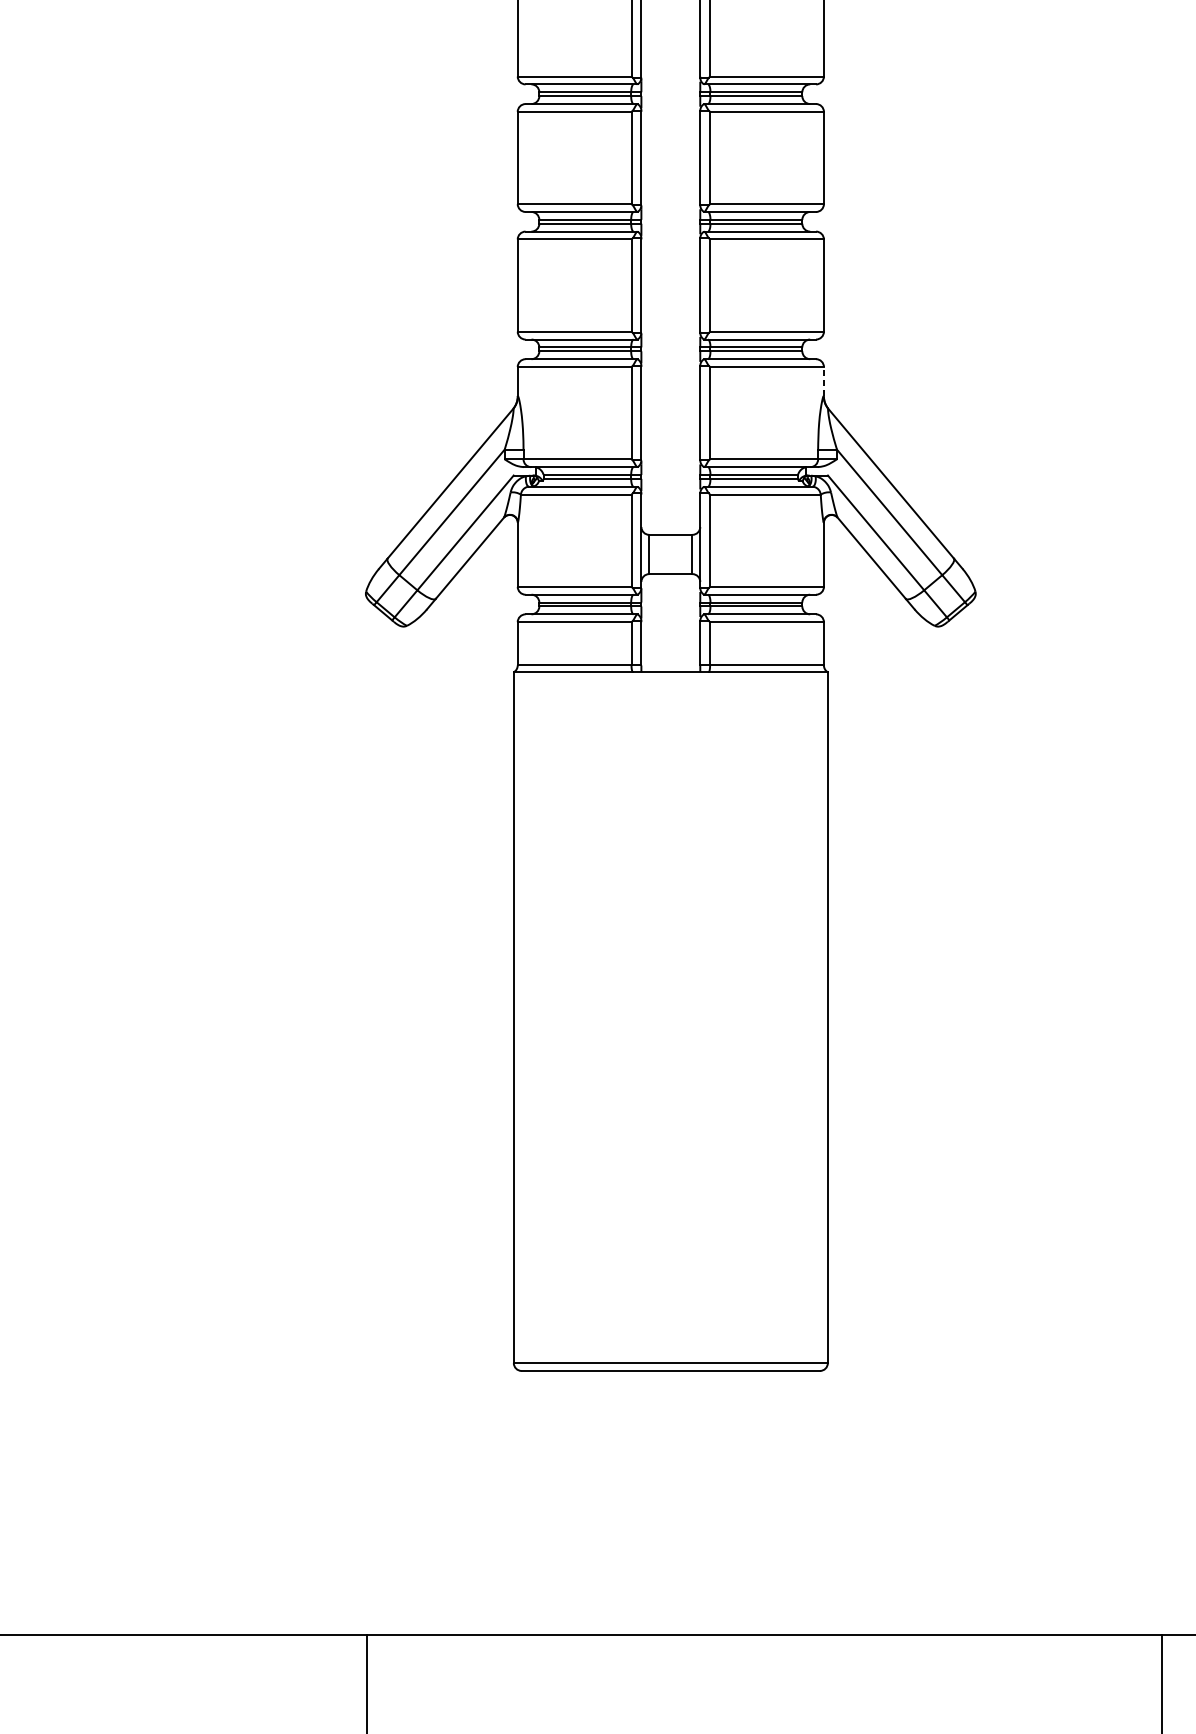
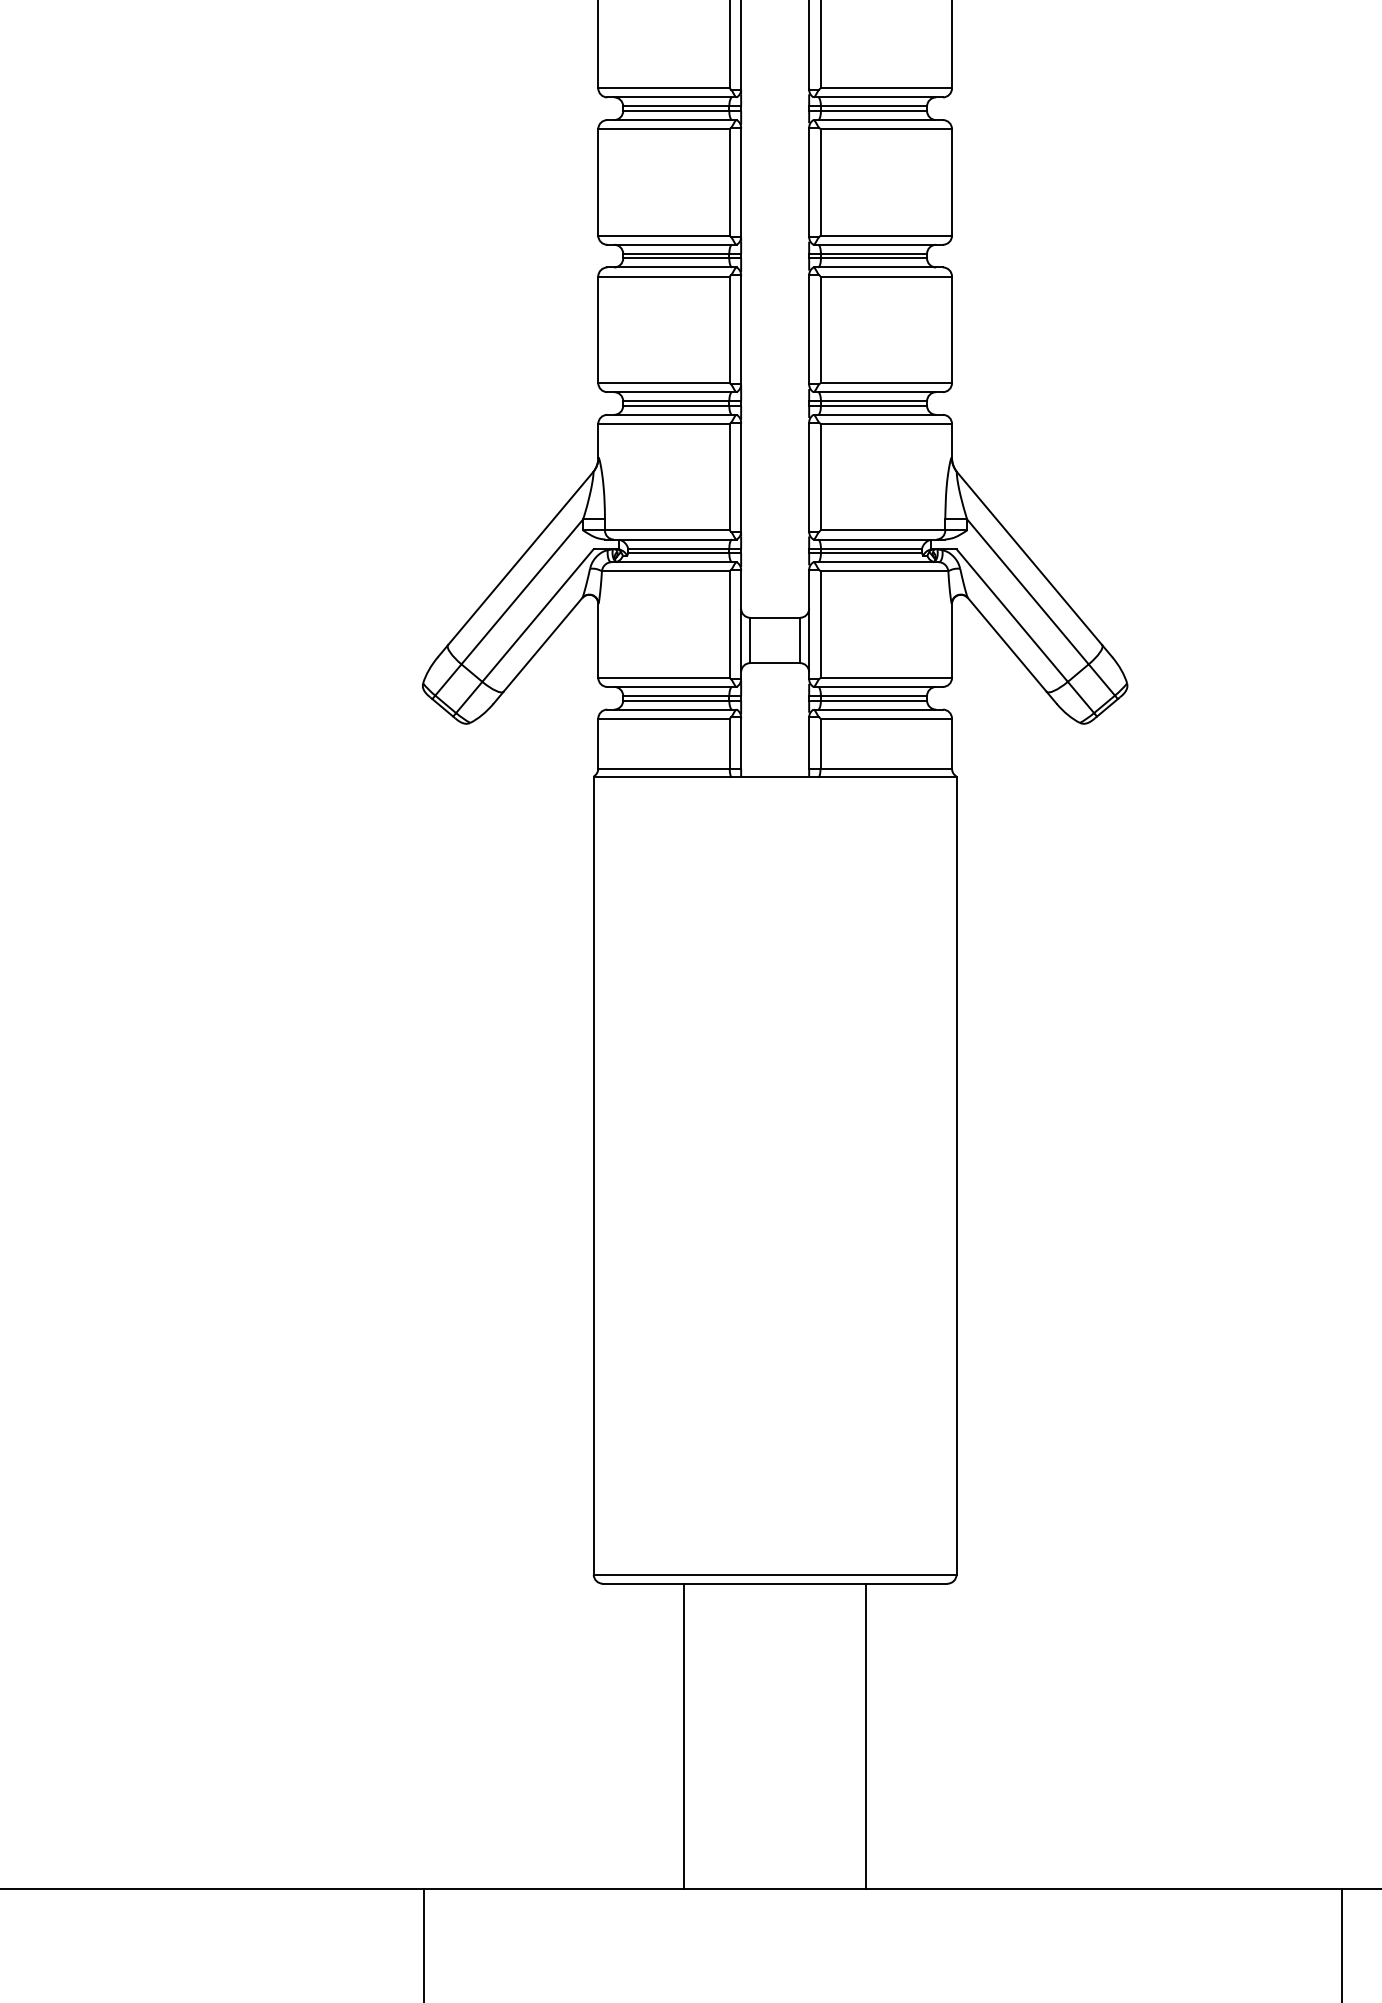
line: (824, 381) -> (952, 440), dashed -> solid
line: (592, 1503) -> (684, 1736), added
line: (749, 1503) -> (865, 1736), added

